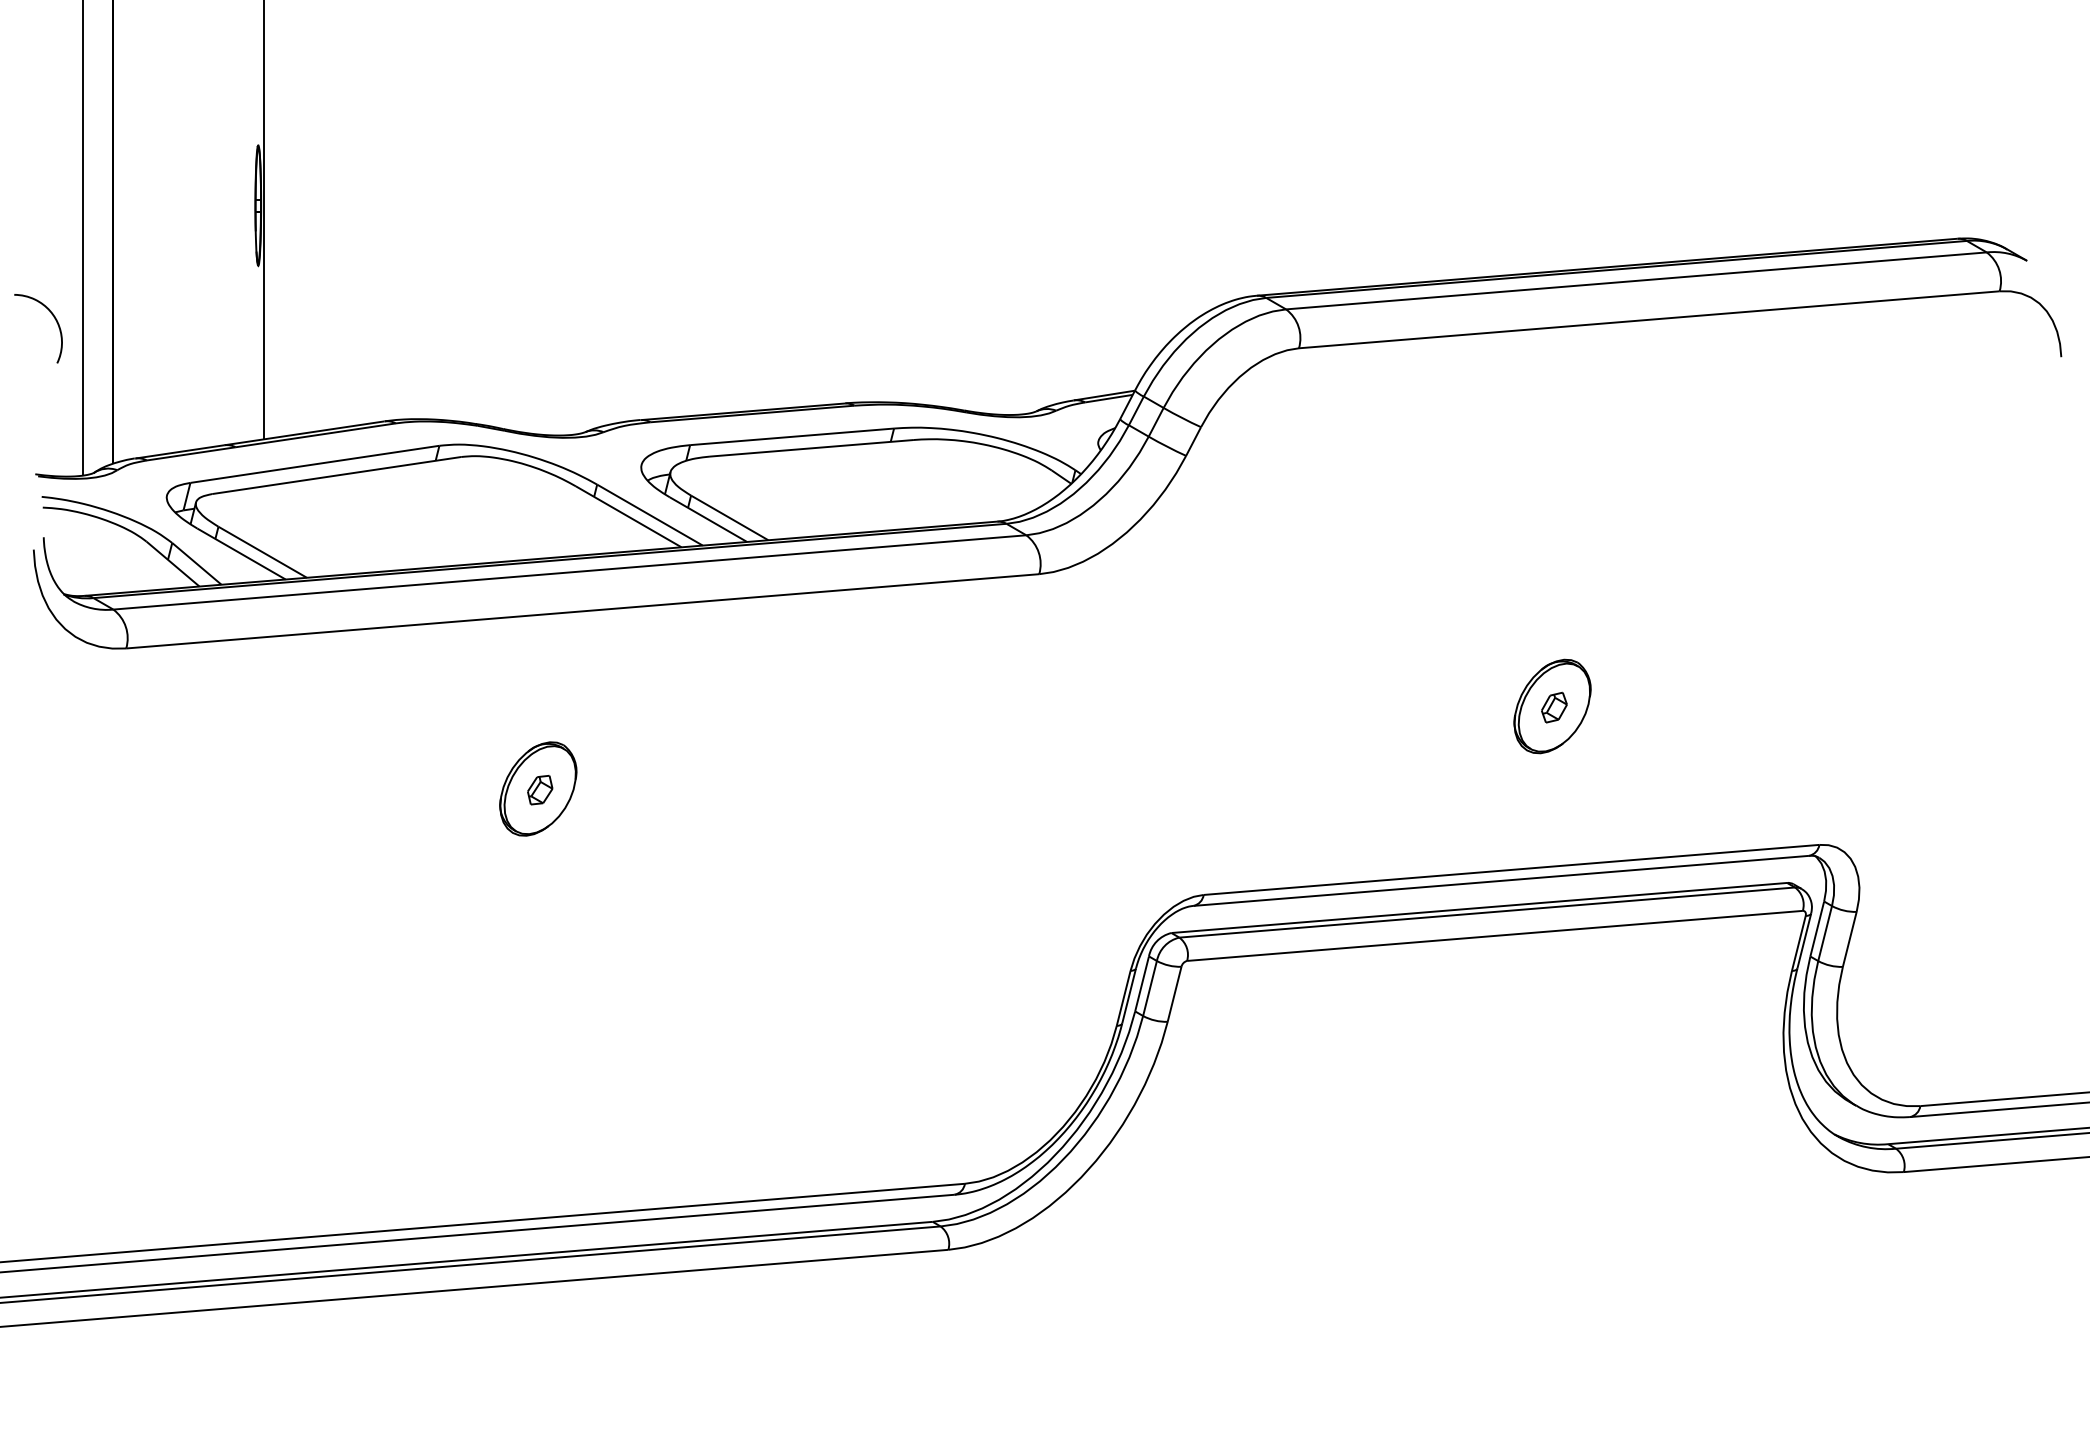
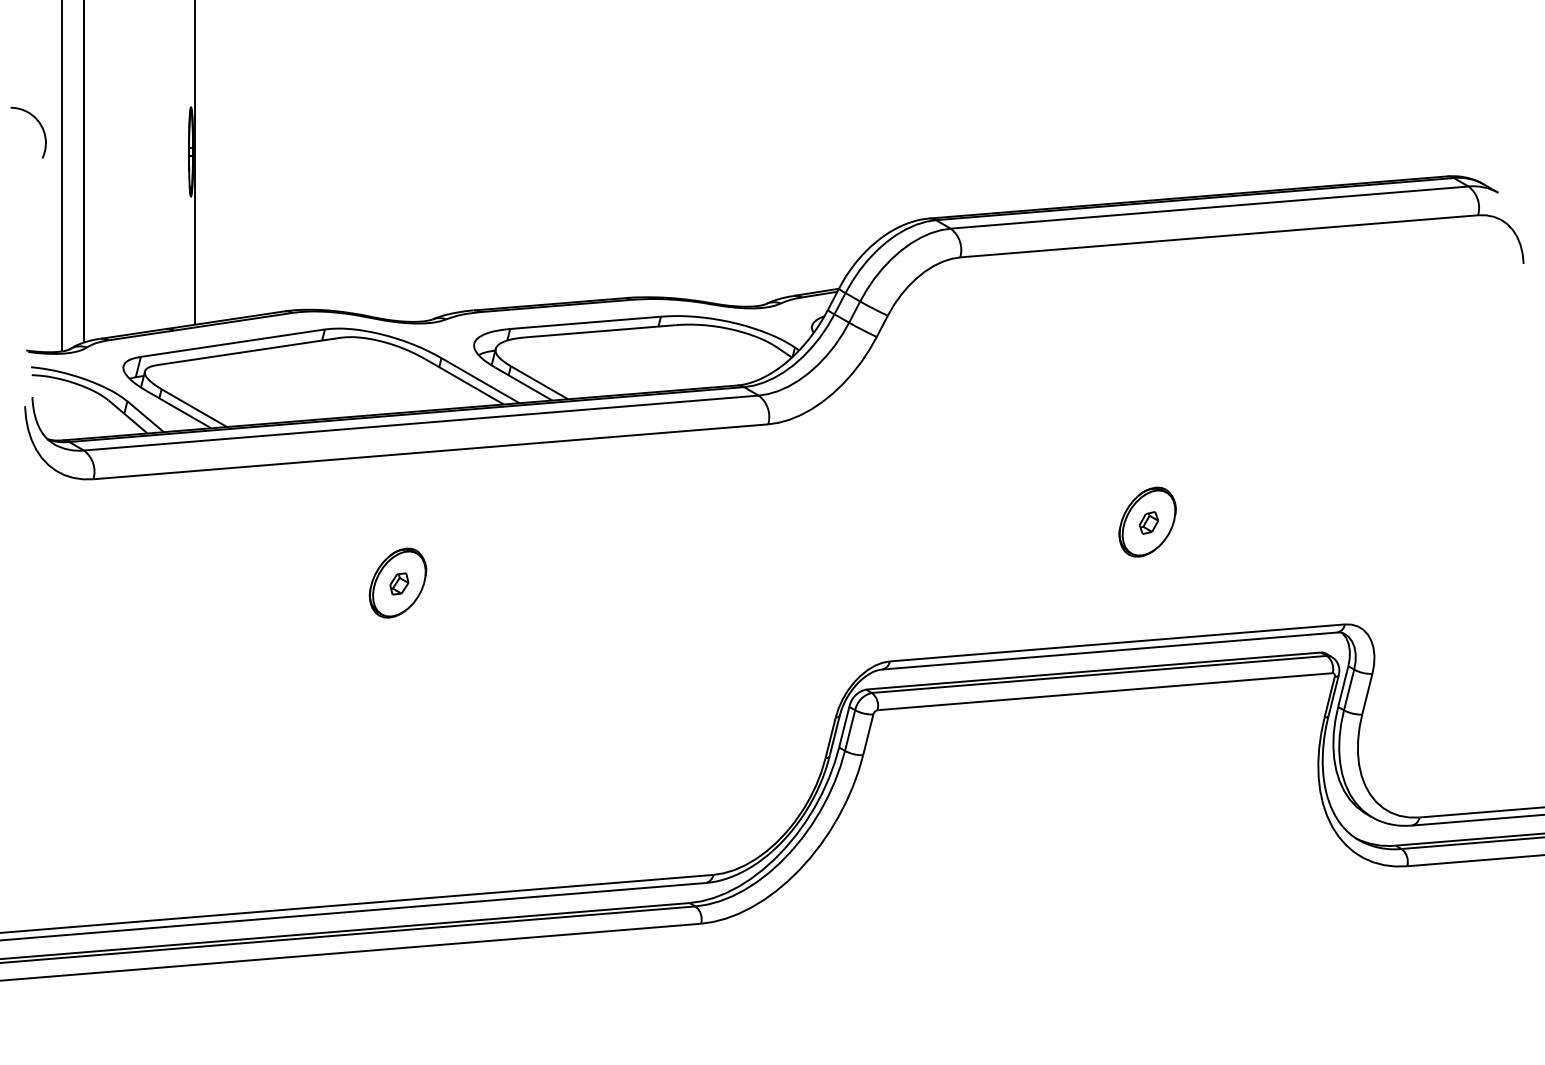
part: (53, 317) -> (39, 124), moved

